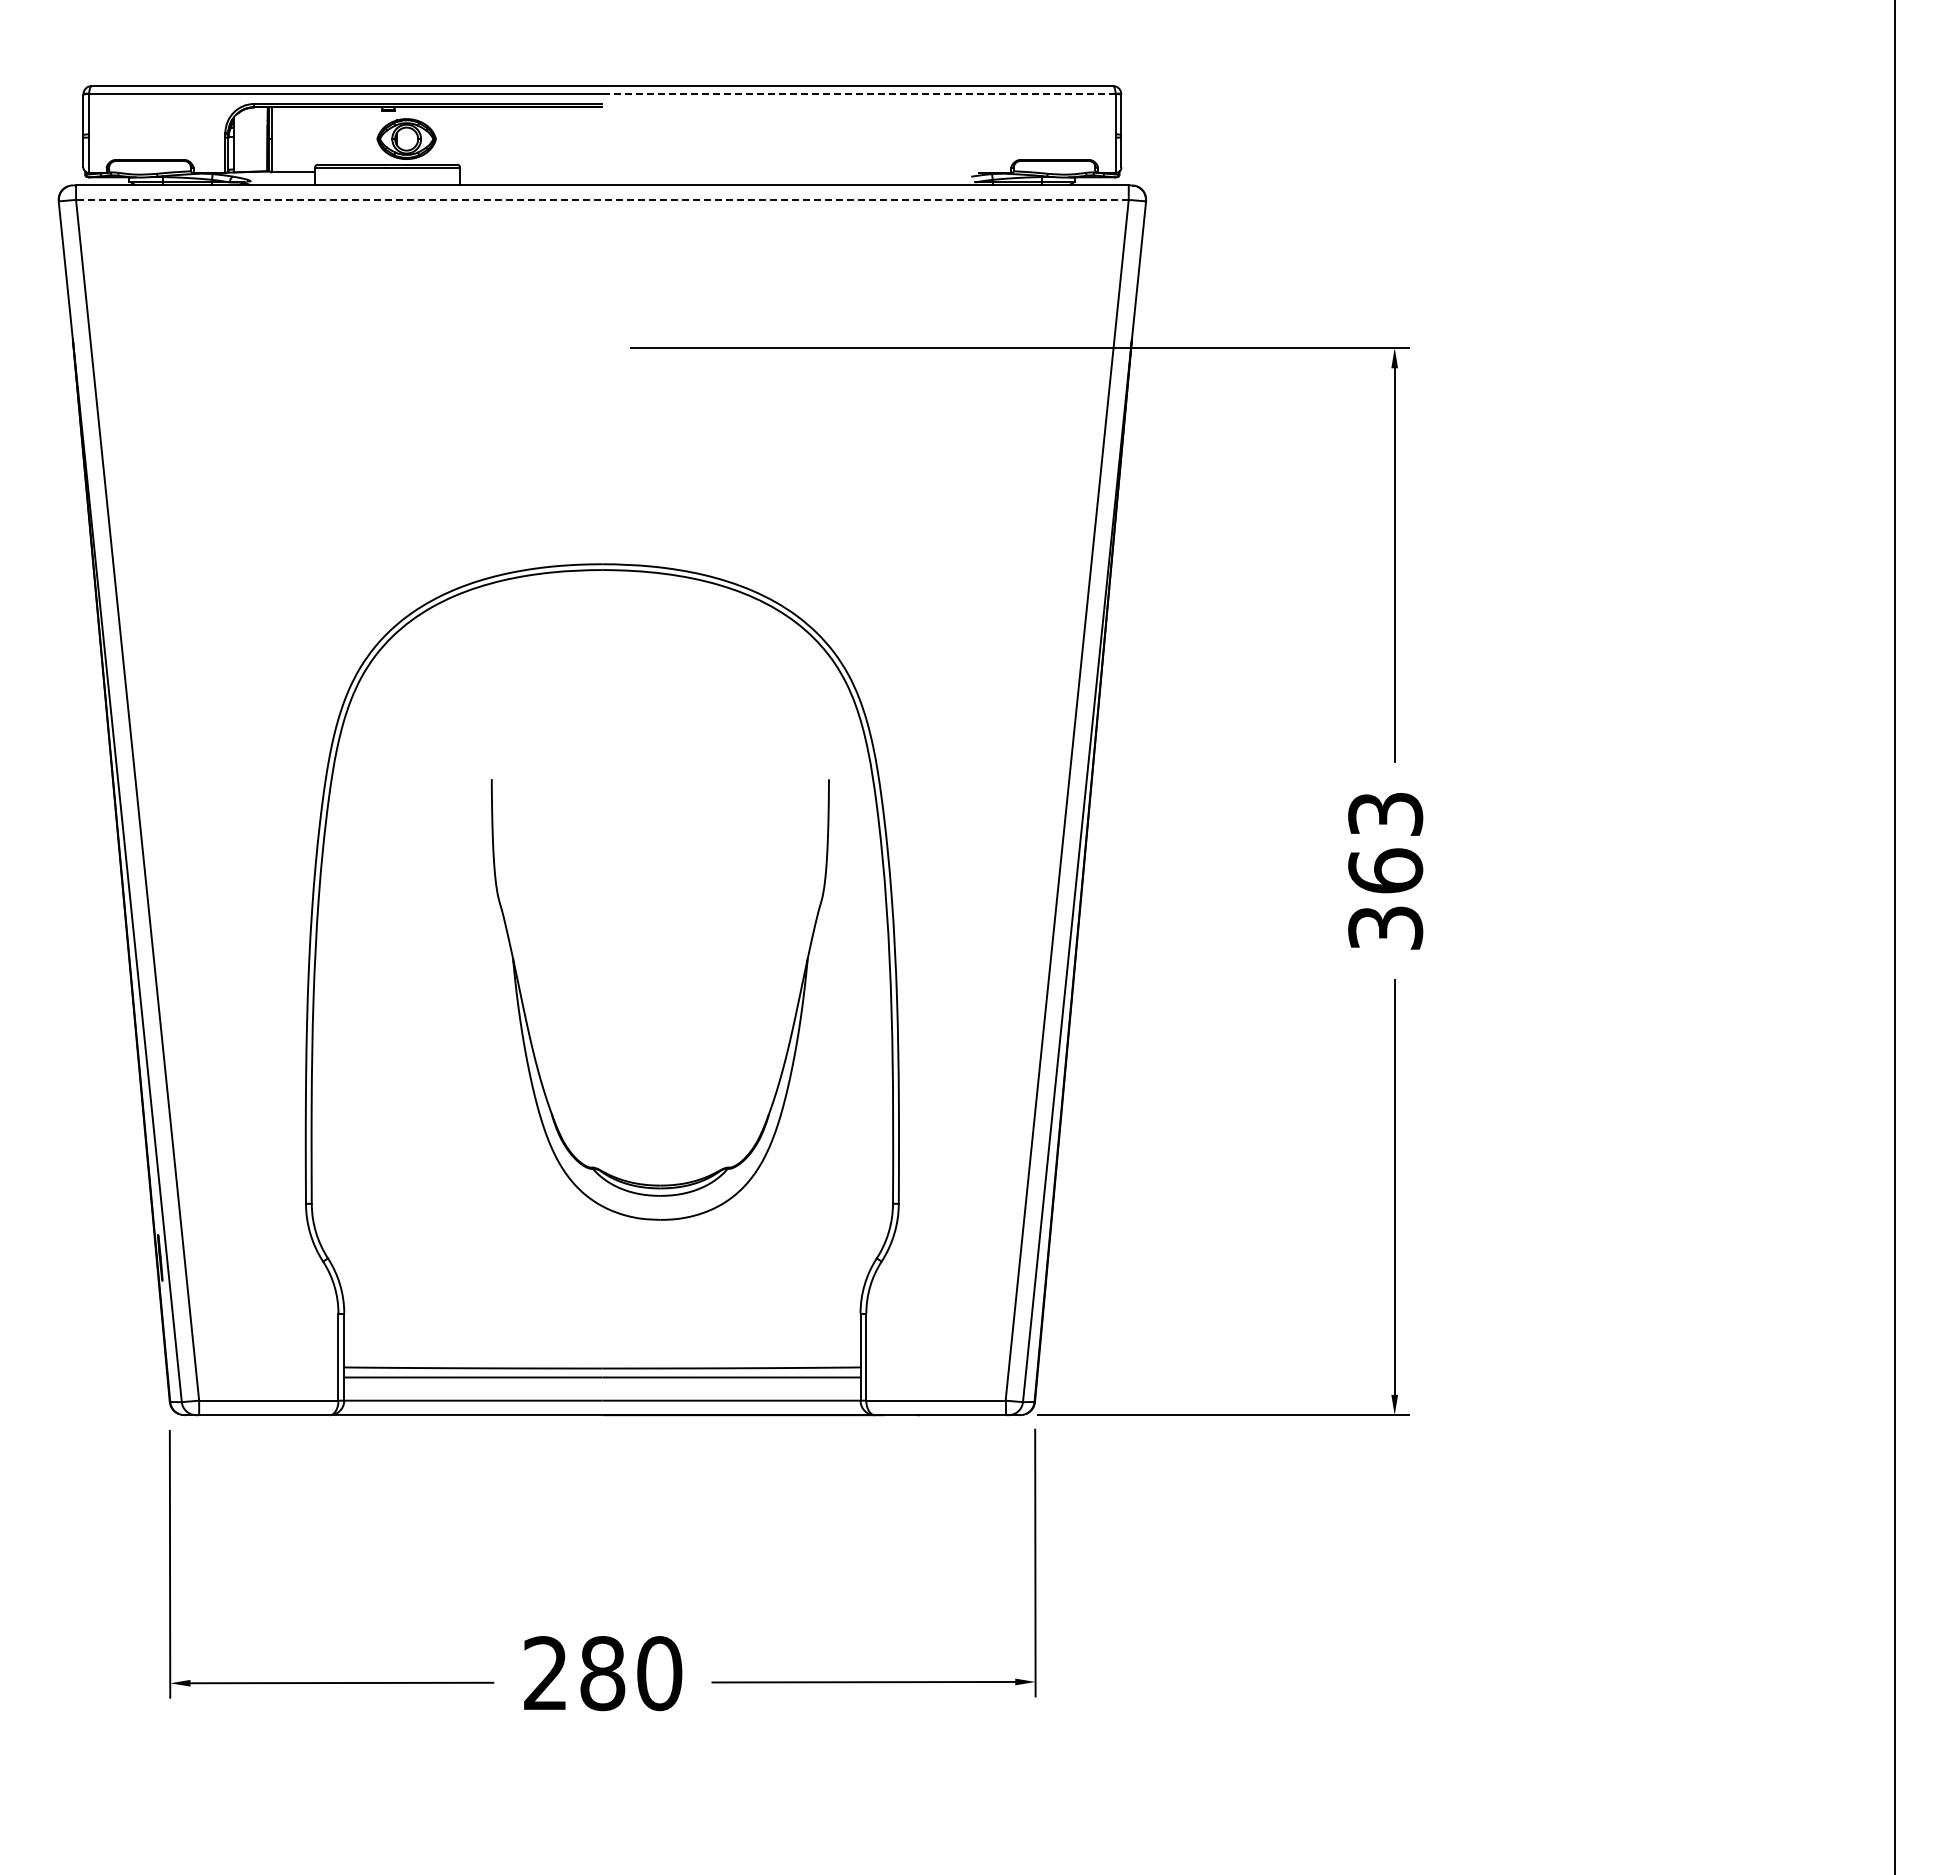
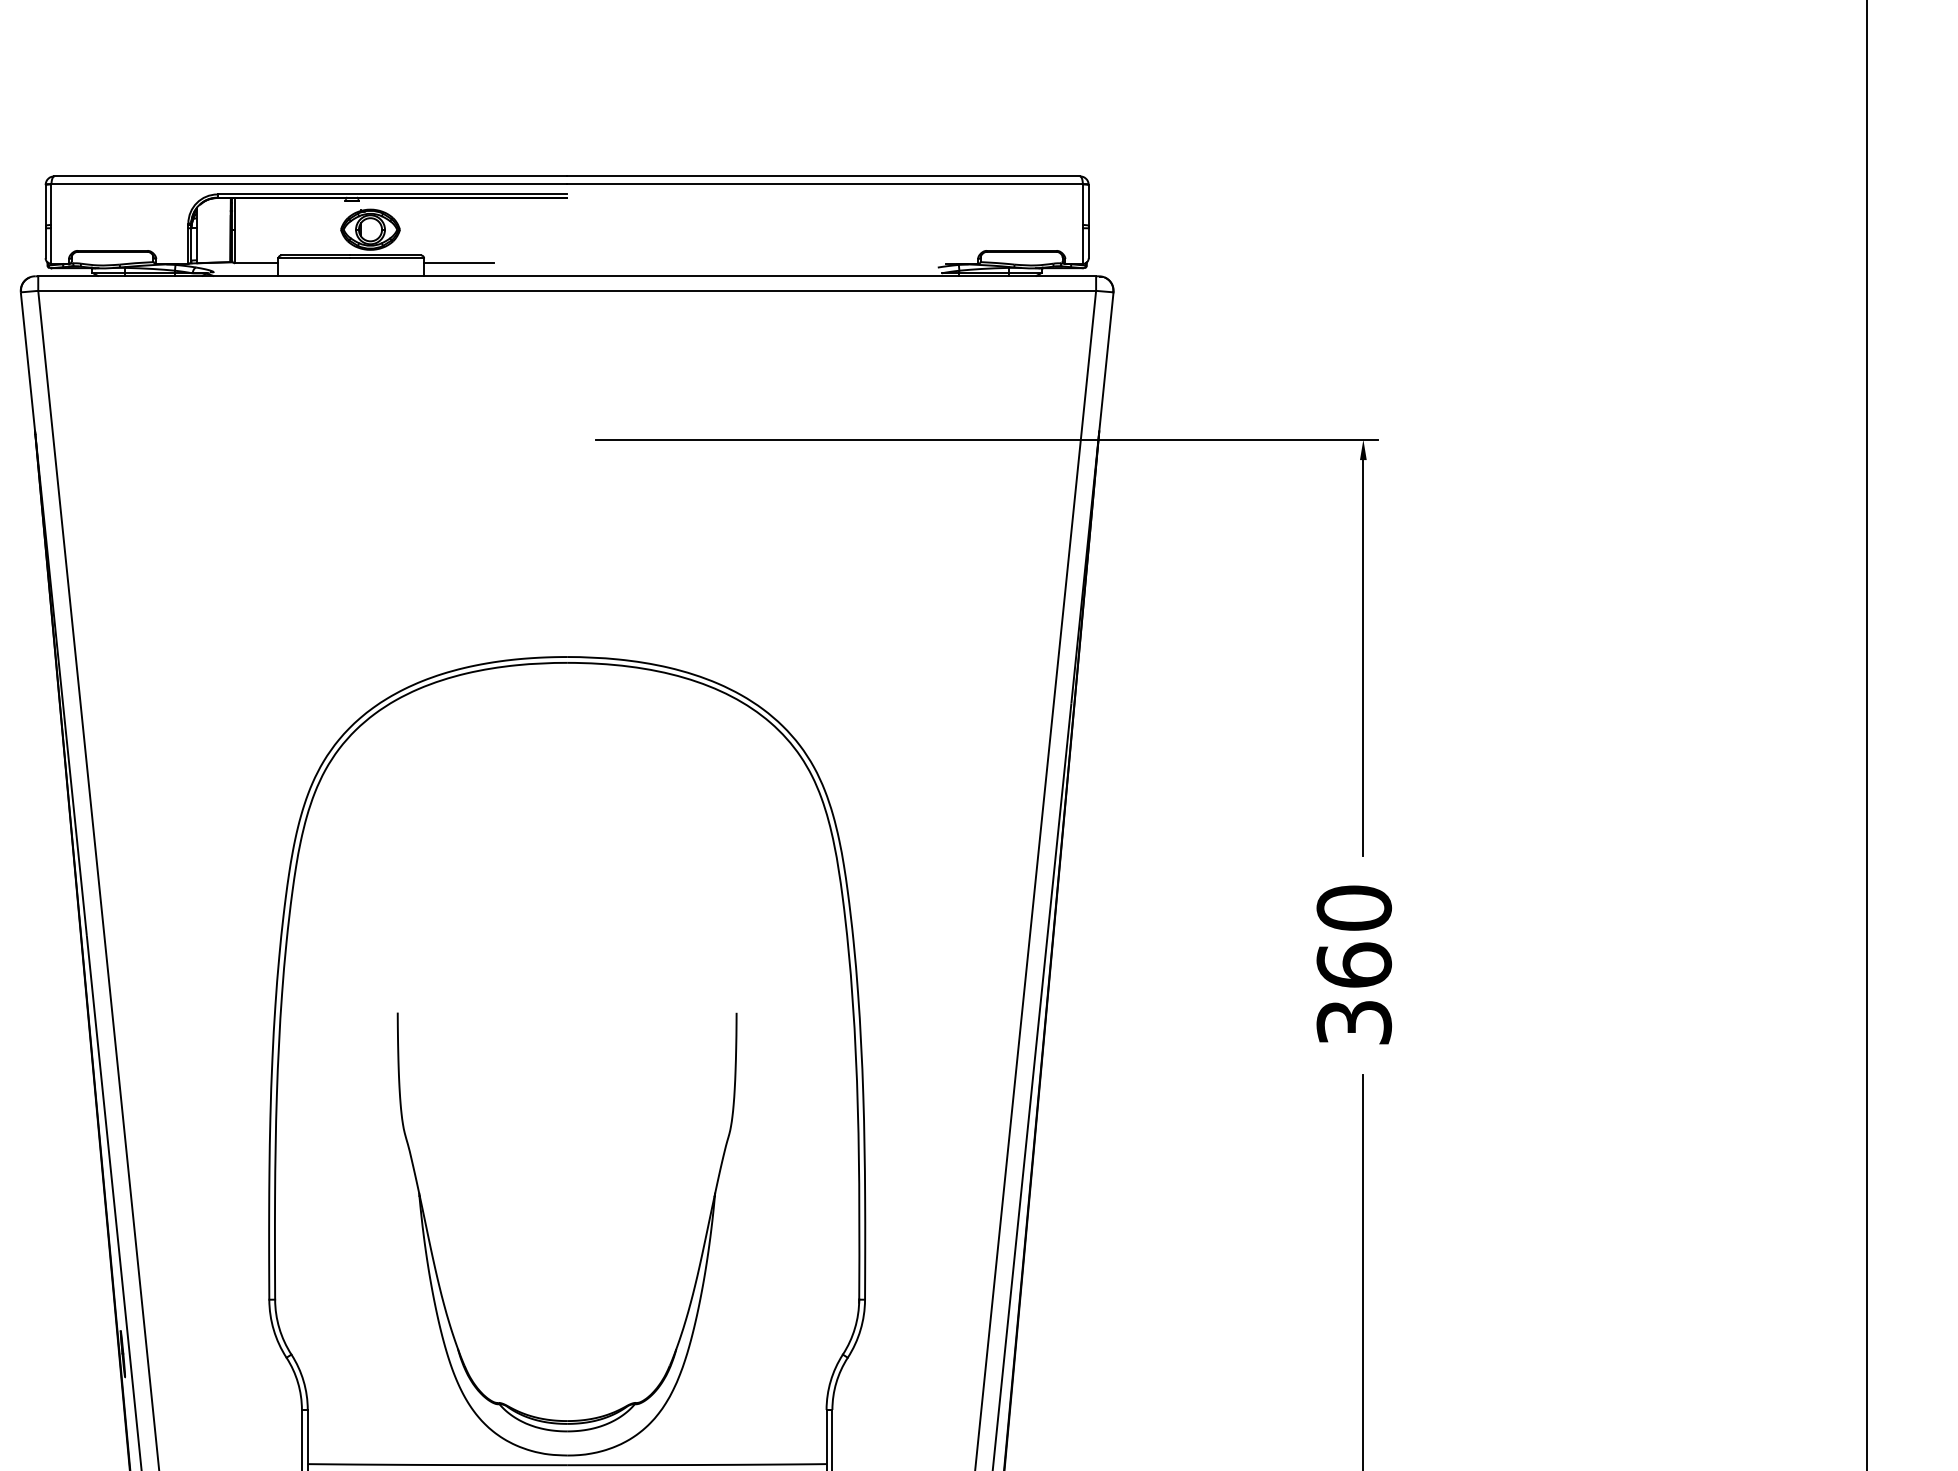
line: (859, 93) -> (825, 183), dashed -> solid
line: (494, 172) -> (458, 263), added
line: (601, 199) -> (566, 290), dashed -> solid
text: (1385, 813) -> (1354, 907), 363 -> 360
part: (528, 1025) -> (434, 1260), moved

